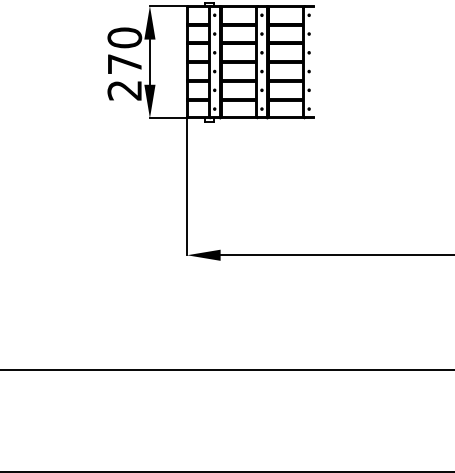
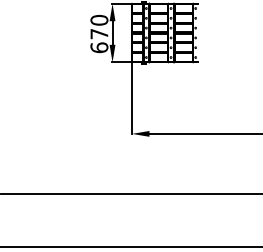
text: (124, 89) -> (99, 47), 270 -> 670

